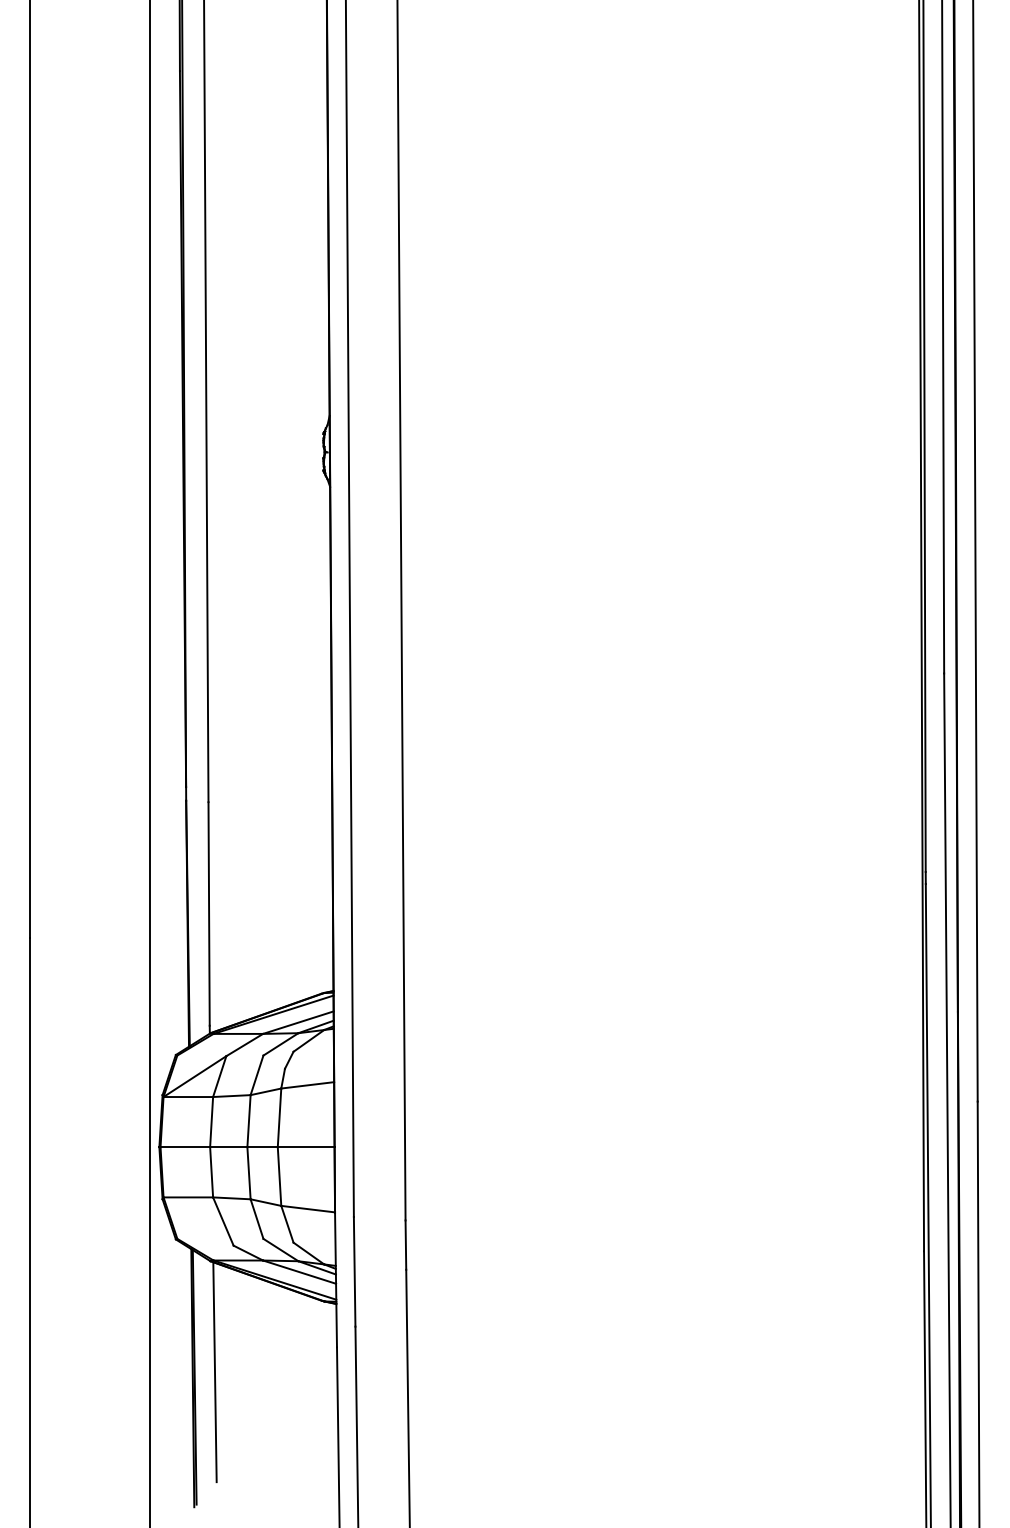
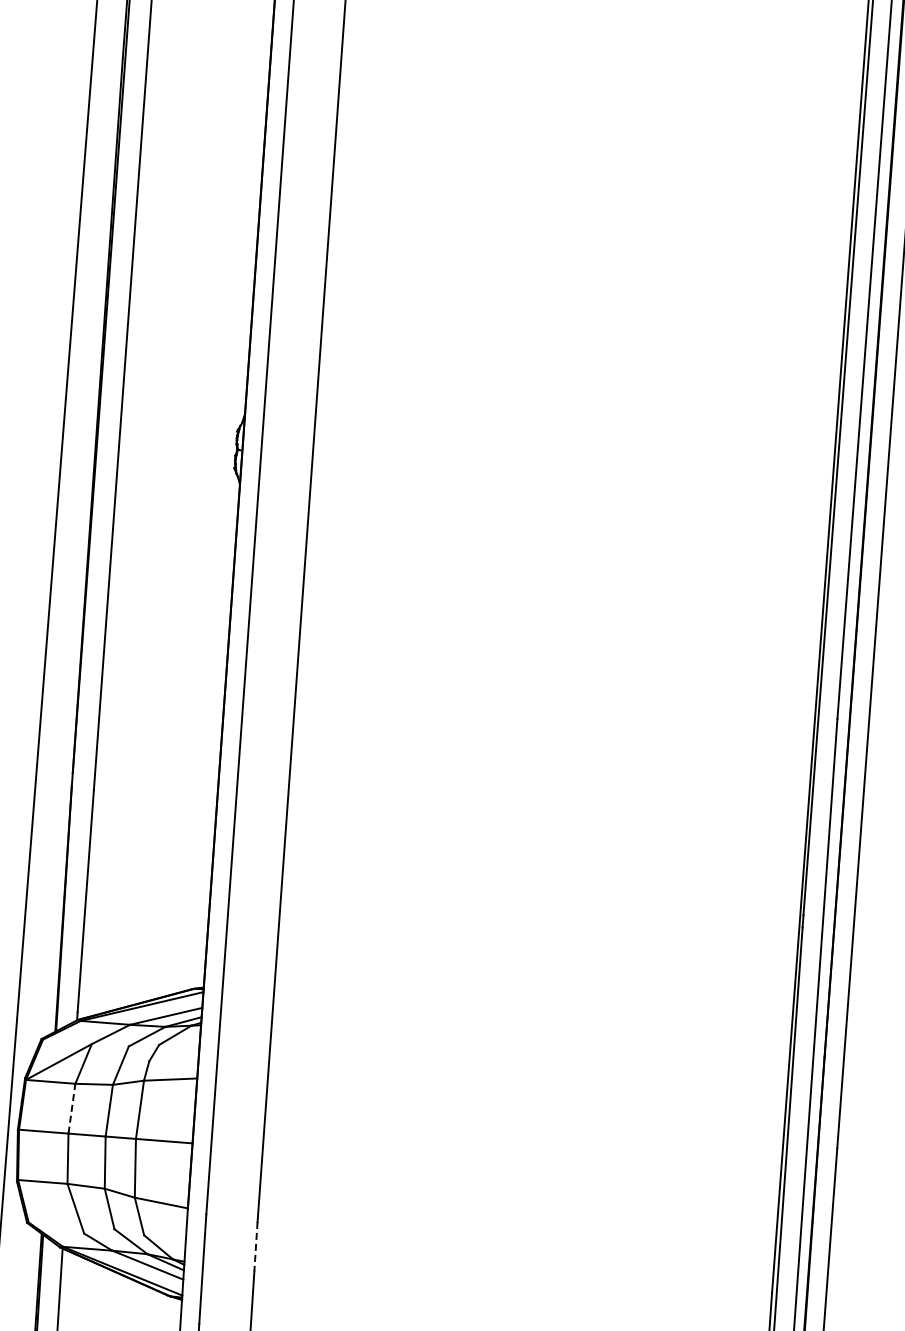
line: (211, 1121) -> (71, 1108), solid -> dashed
line: (405, 1245) -> (255, 1246), solid -> dashed

